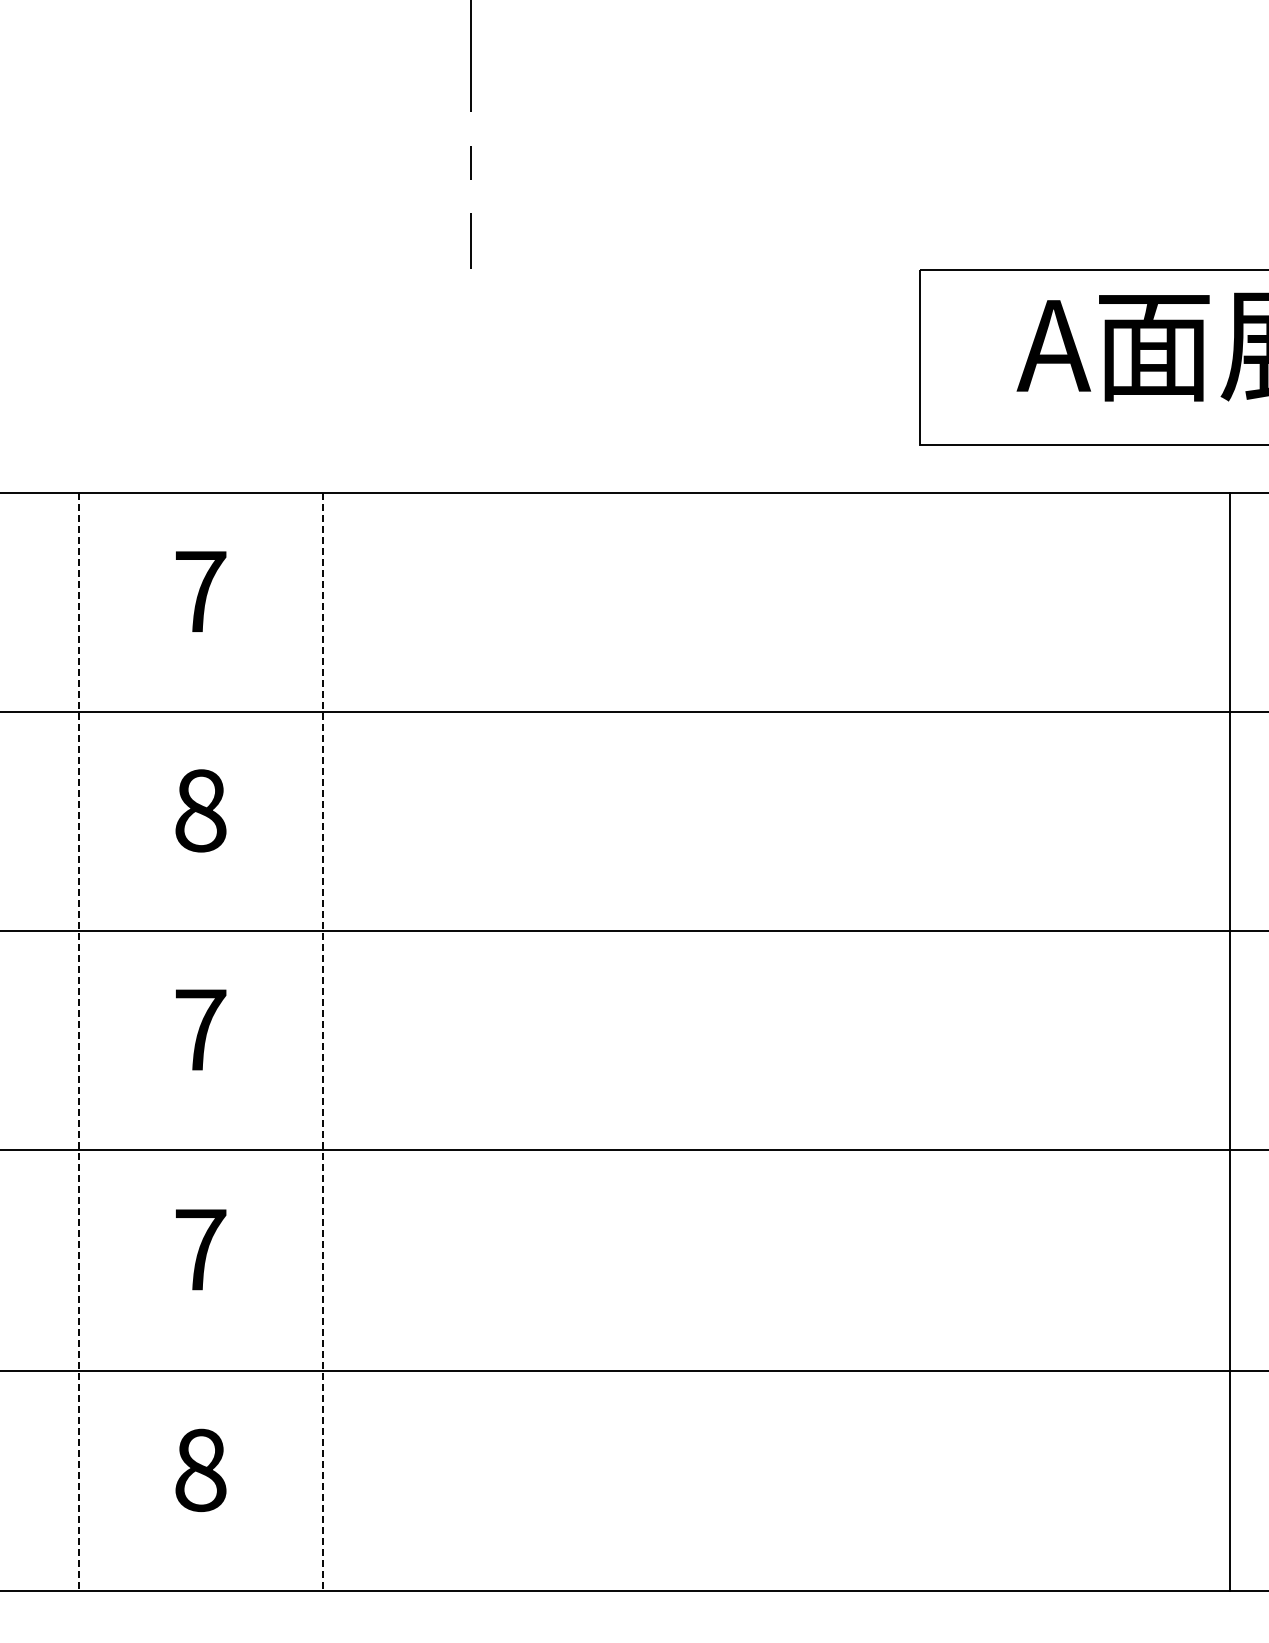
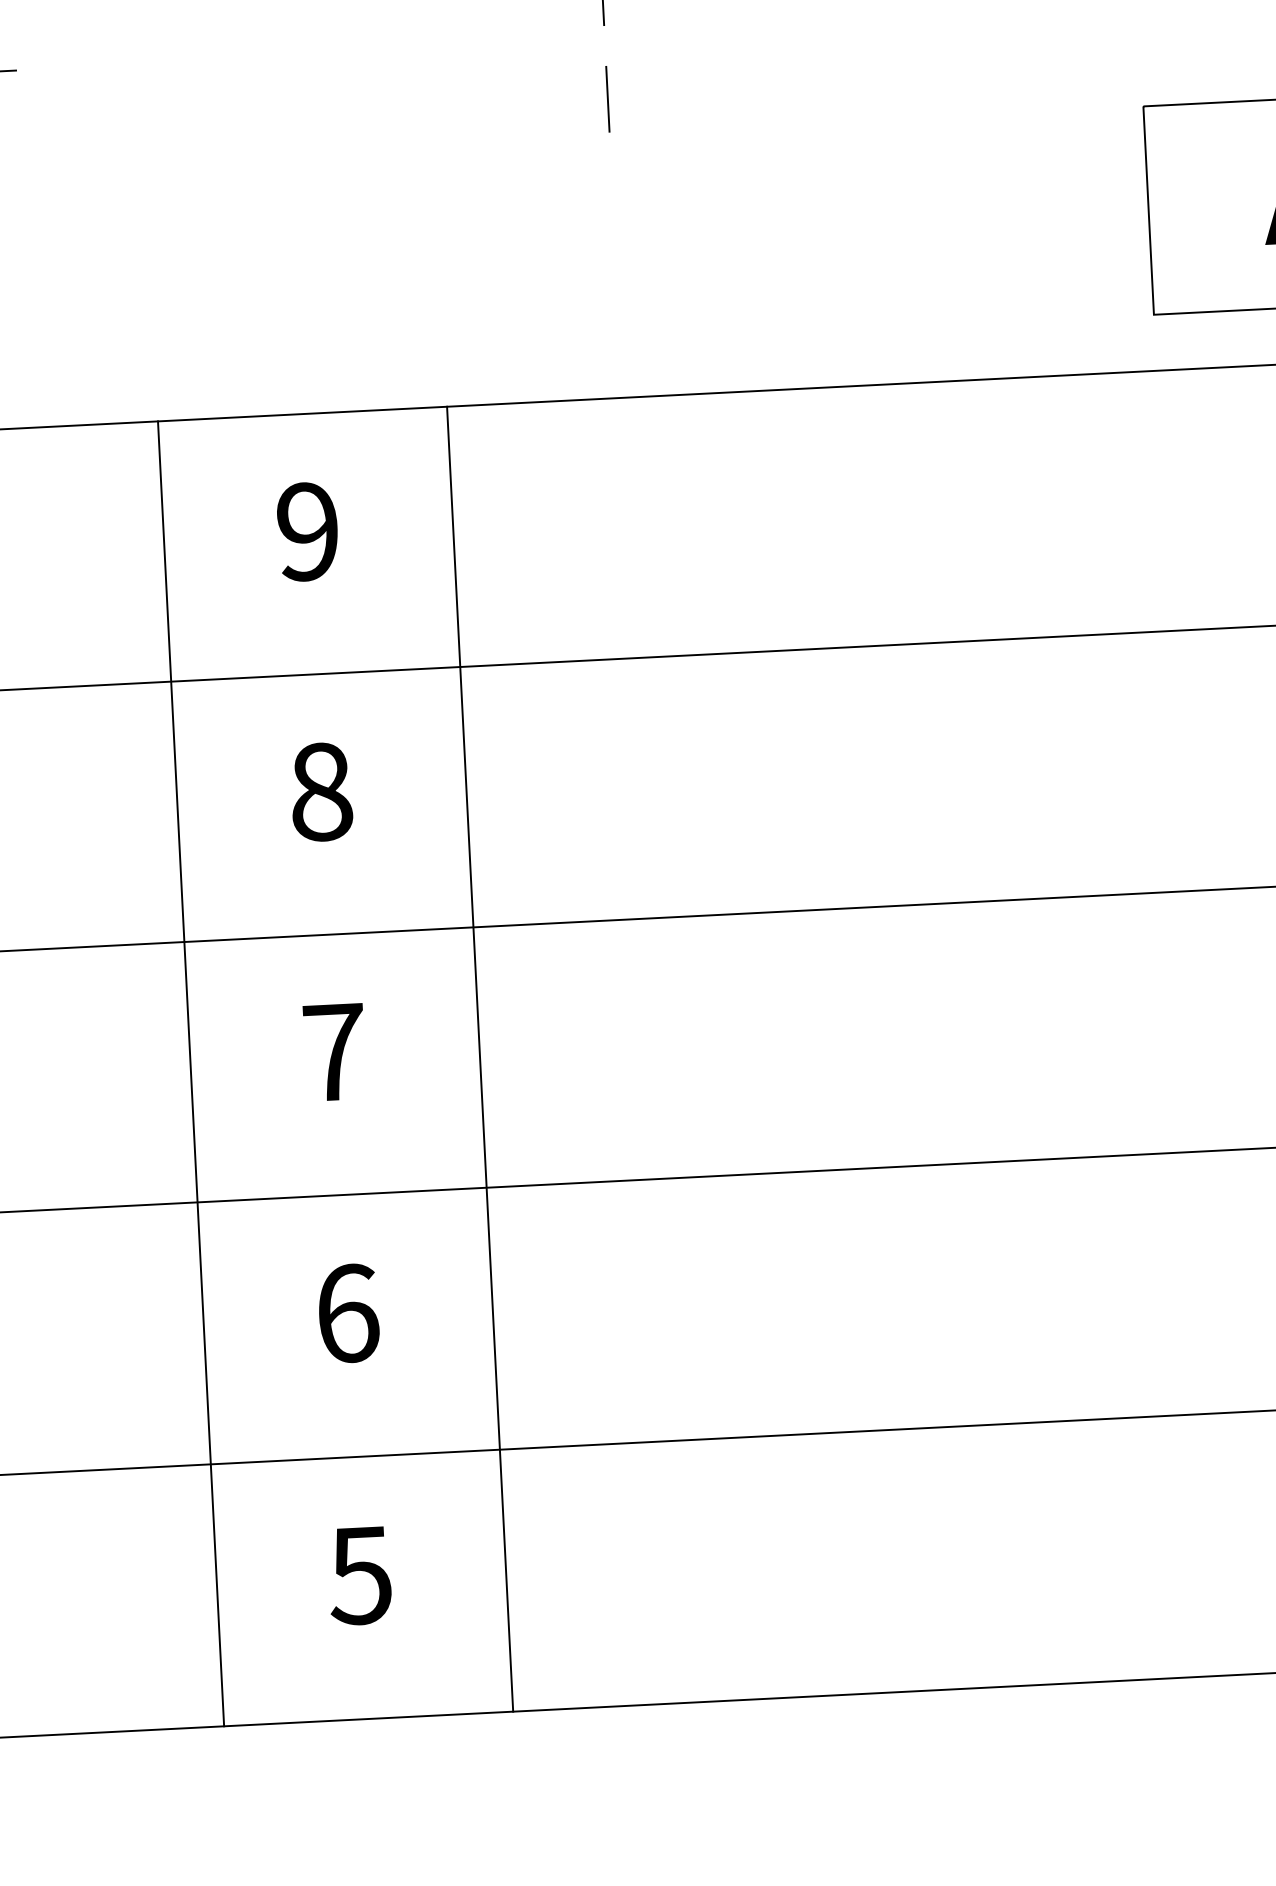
text: (200, 591) -> (307, 531), 7 -> 9
line: (79, 1042) -> (191, 1074), dashed -> solid
line: (322, 1042) -> (479, 1059), dashed -> solid
text: (200, 1249) -> (347, 1313), 7 -> 6
text: (199, 1469) -> (359, 1574), 8 -> 5

